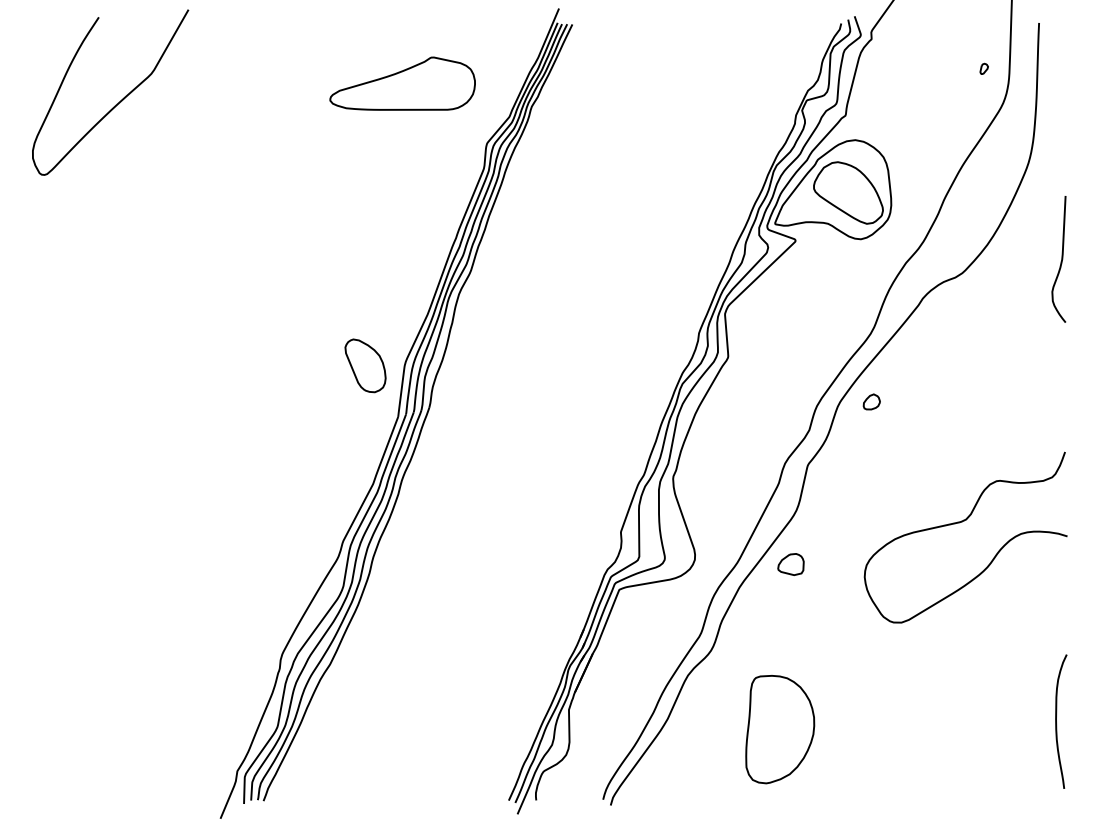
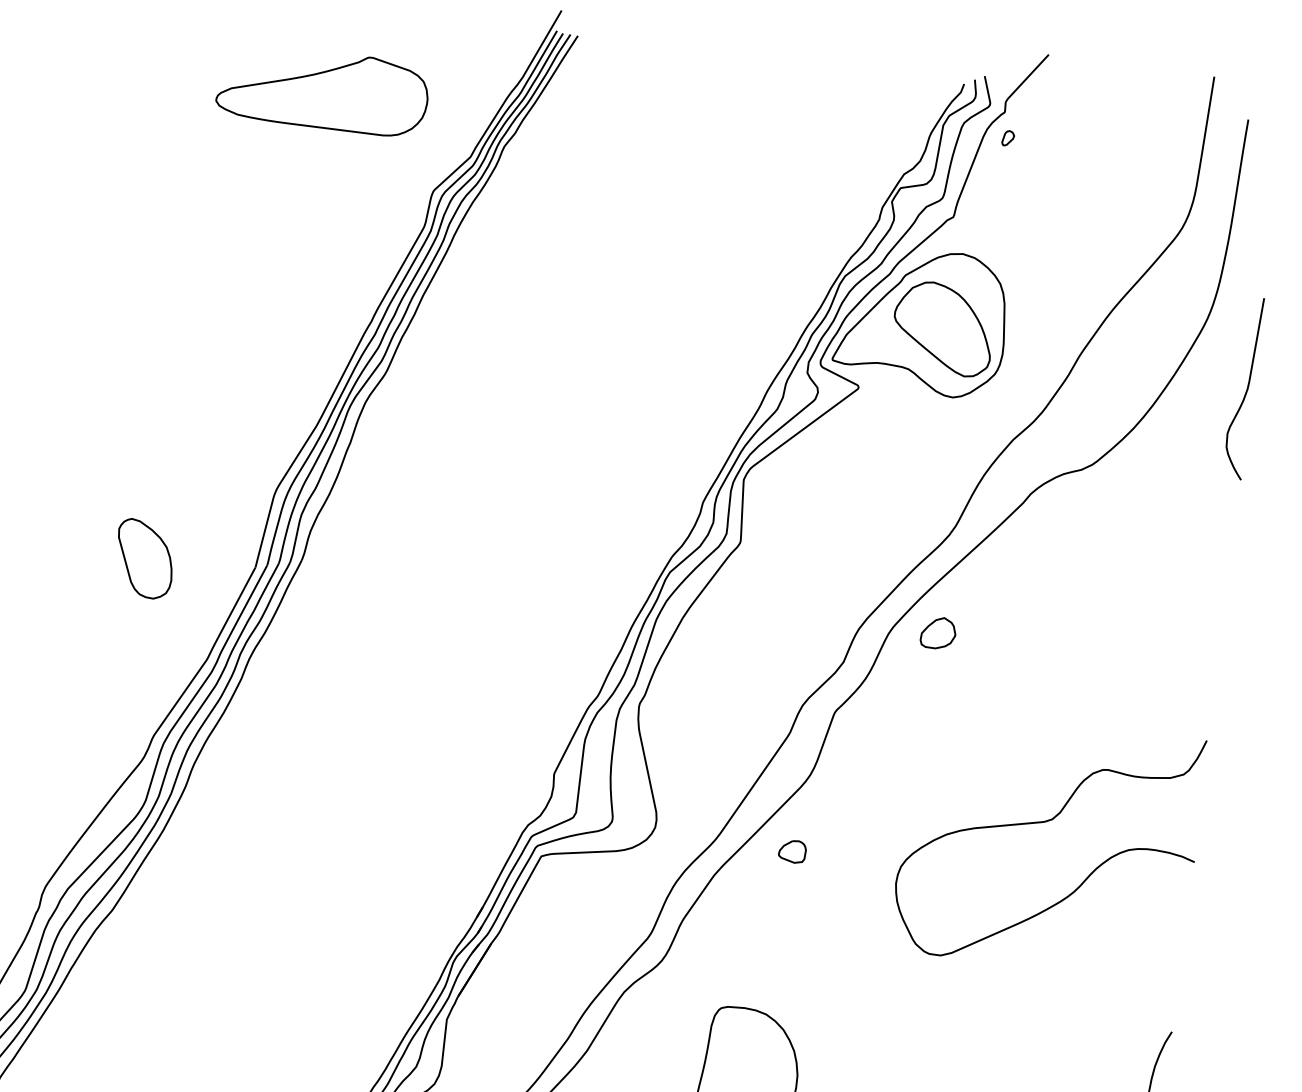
part: (983, 68) -> (1007, 137), moved
curve: (1060, 261) -> (1244, 391), moved
part: (365, 365) -> (144, 558), moved
part: (871, 401) -> (938, 632), size x1.43
part: (790, 563) -> (791, 850), size x0.71

